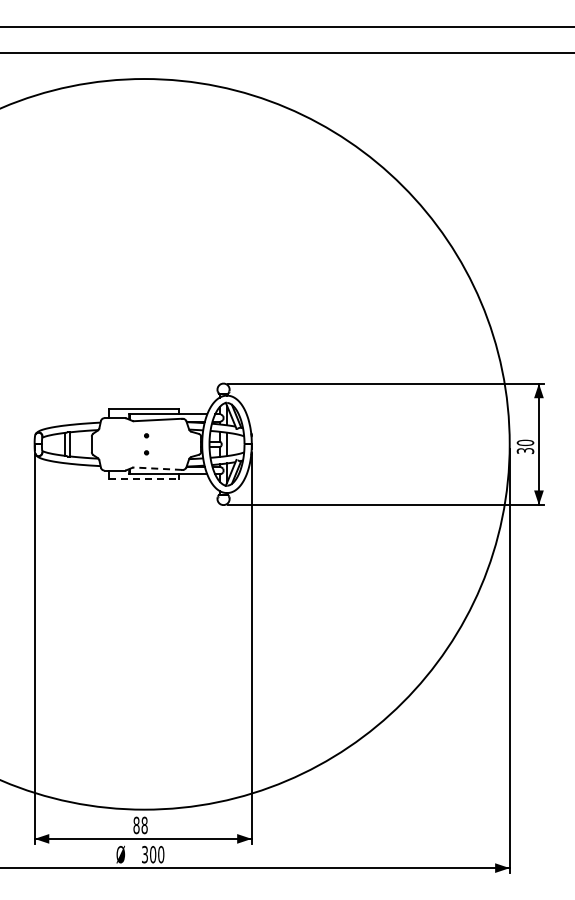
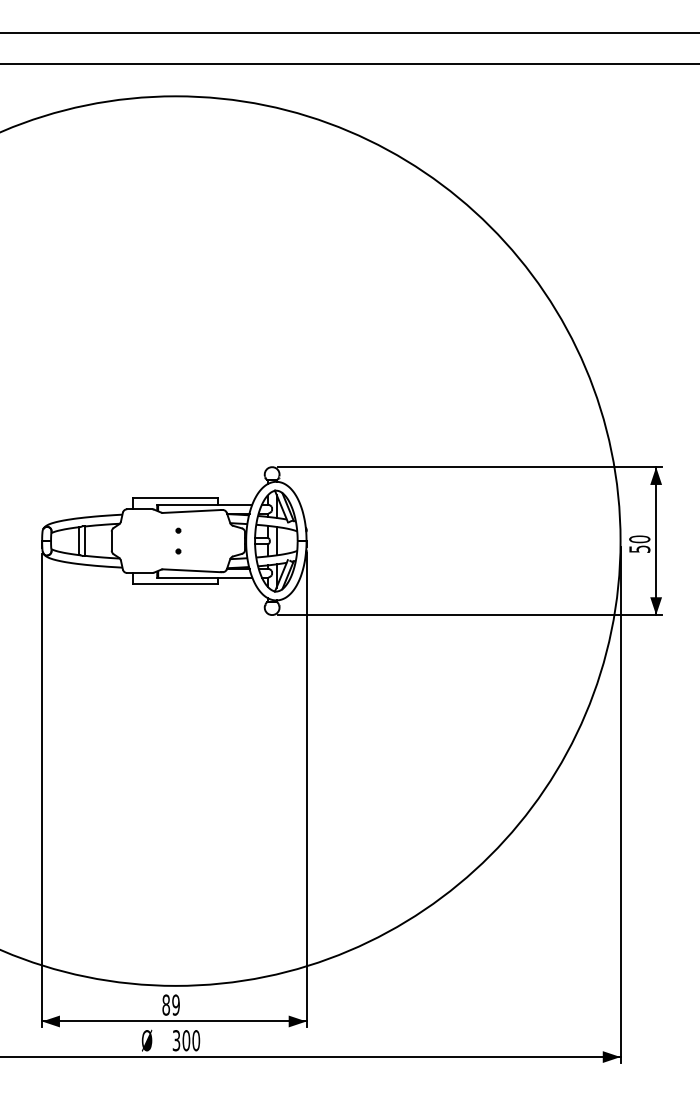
text: (524, 450) -> (638, 548), 30 -> 50
line: (157, 468) -> (191, 570), dashed -> solid
line: (144, 479) -> (175, 583), dashed -> solid
text: (144, 825) -> (175, 1005), 88 -> 89

